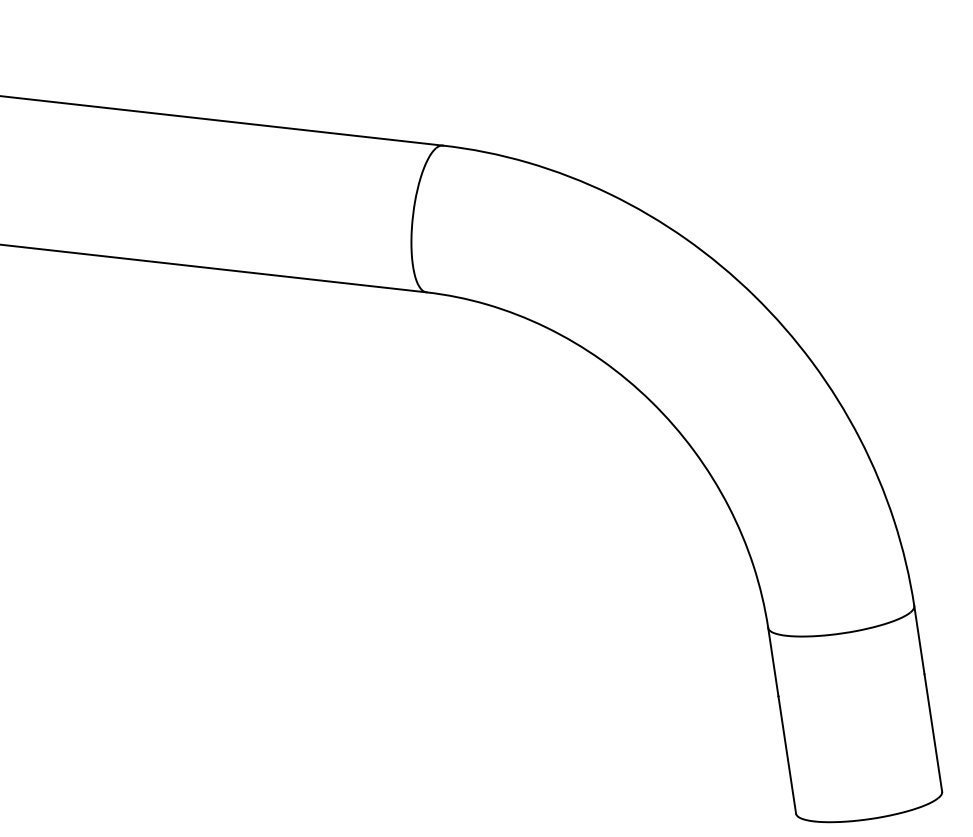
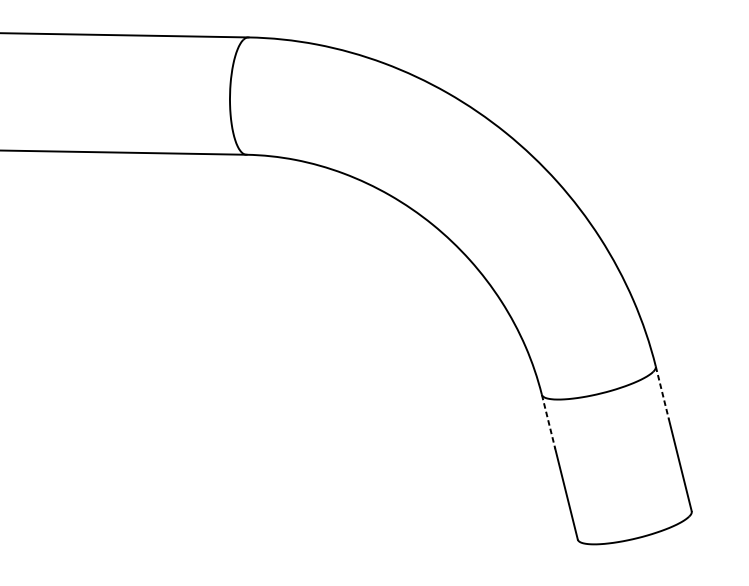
line: (919, 640) -> (662, 393), solid -> dashed
line: (773, 662) -> (548, 421), solid -> dashed

